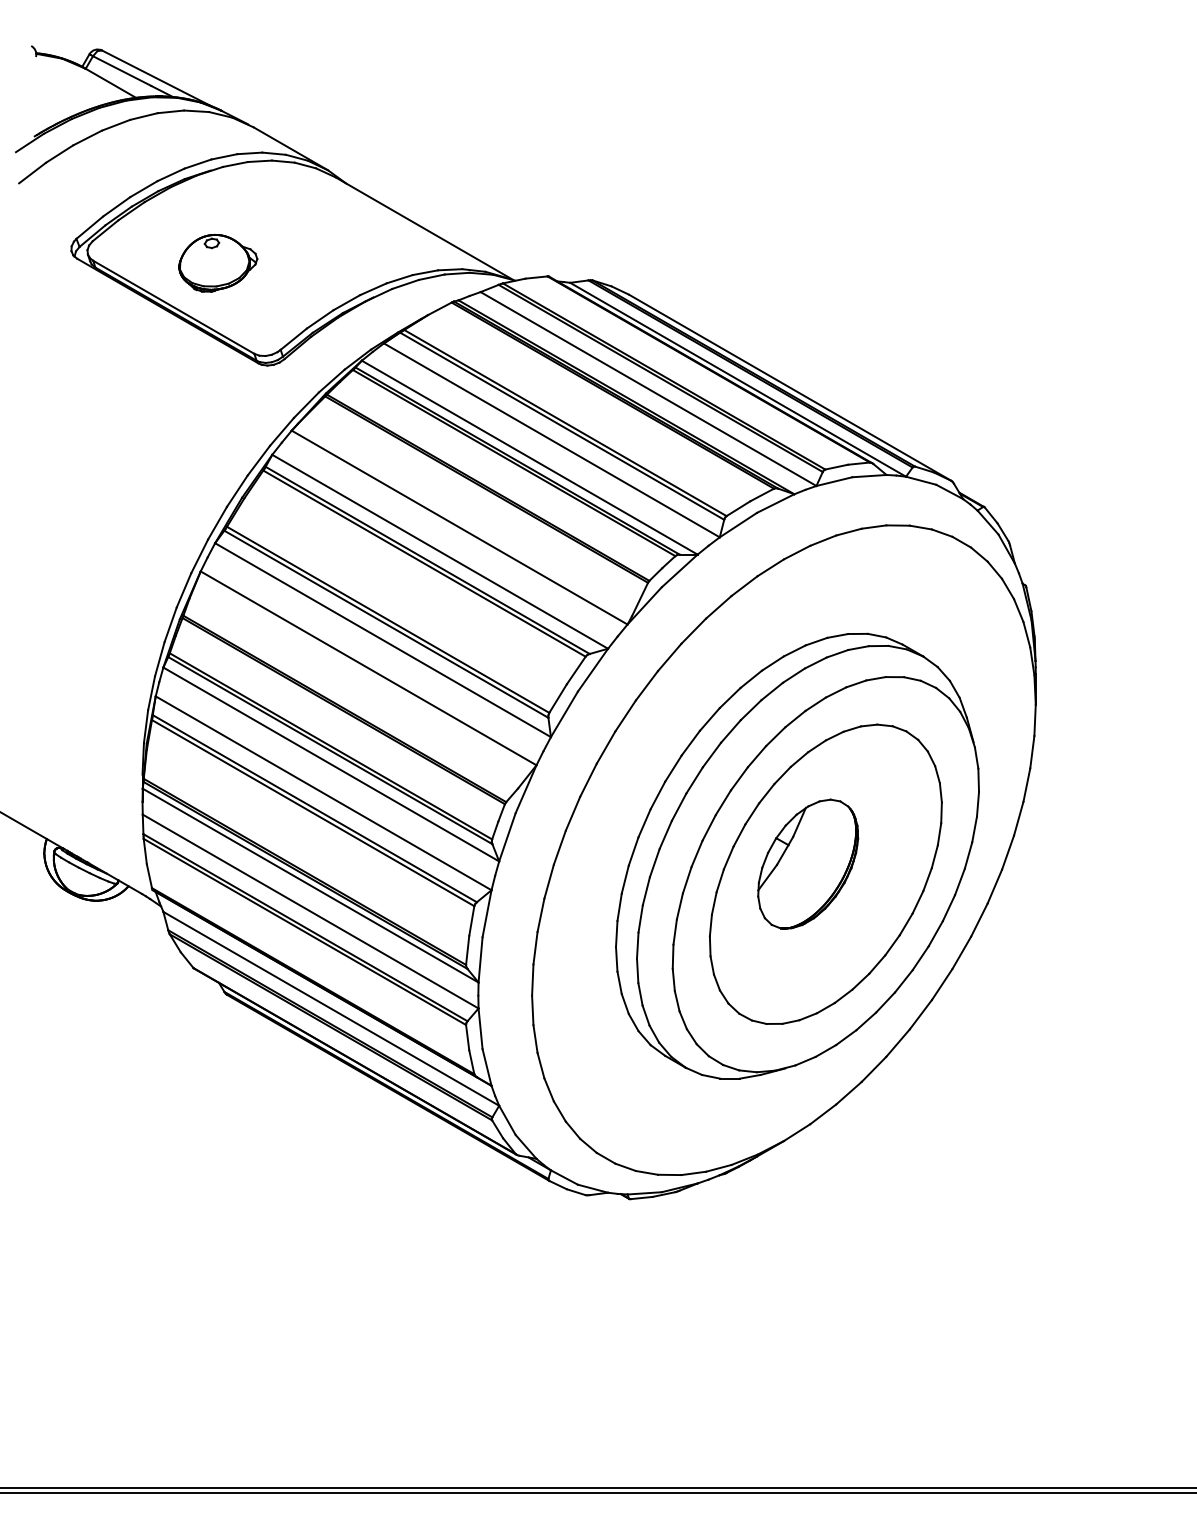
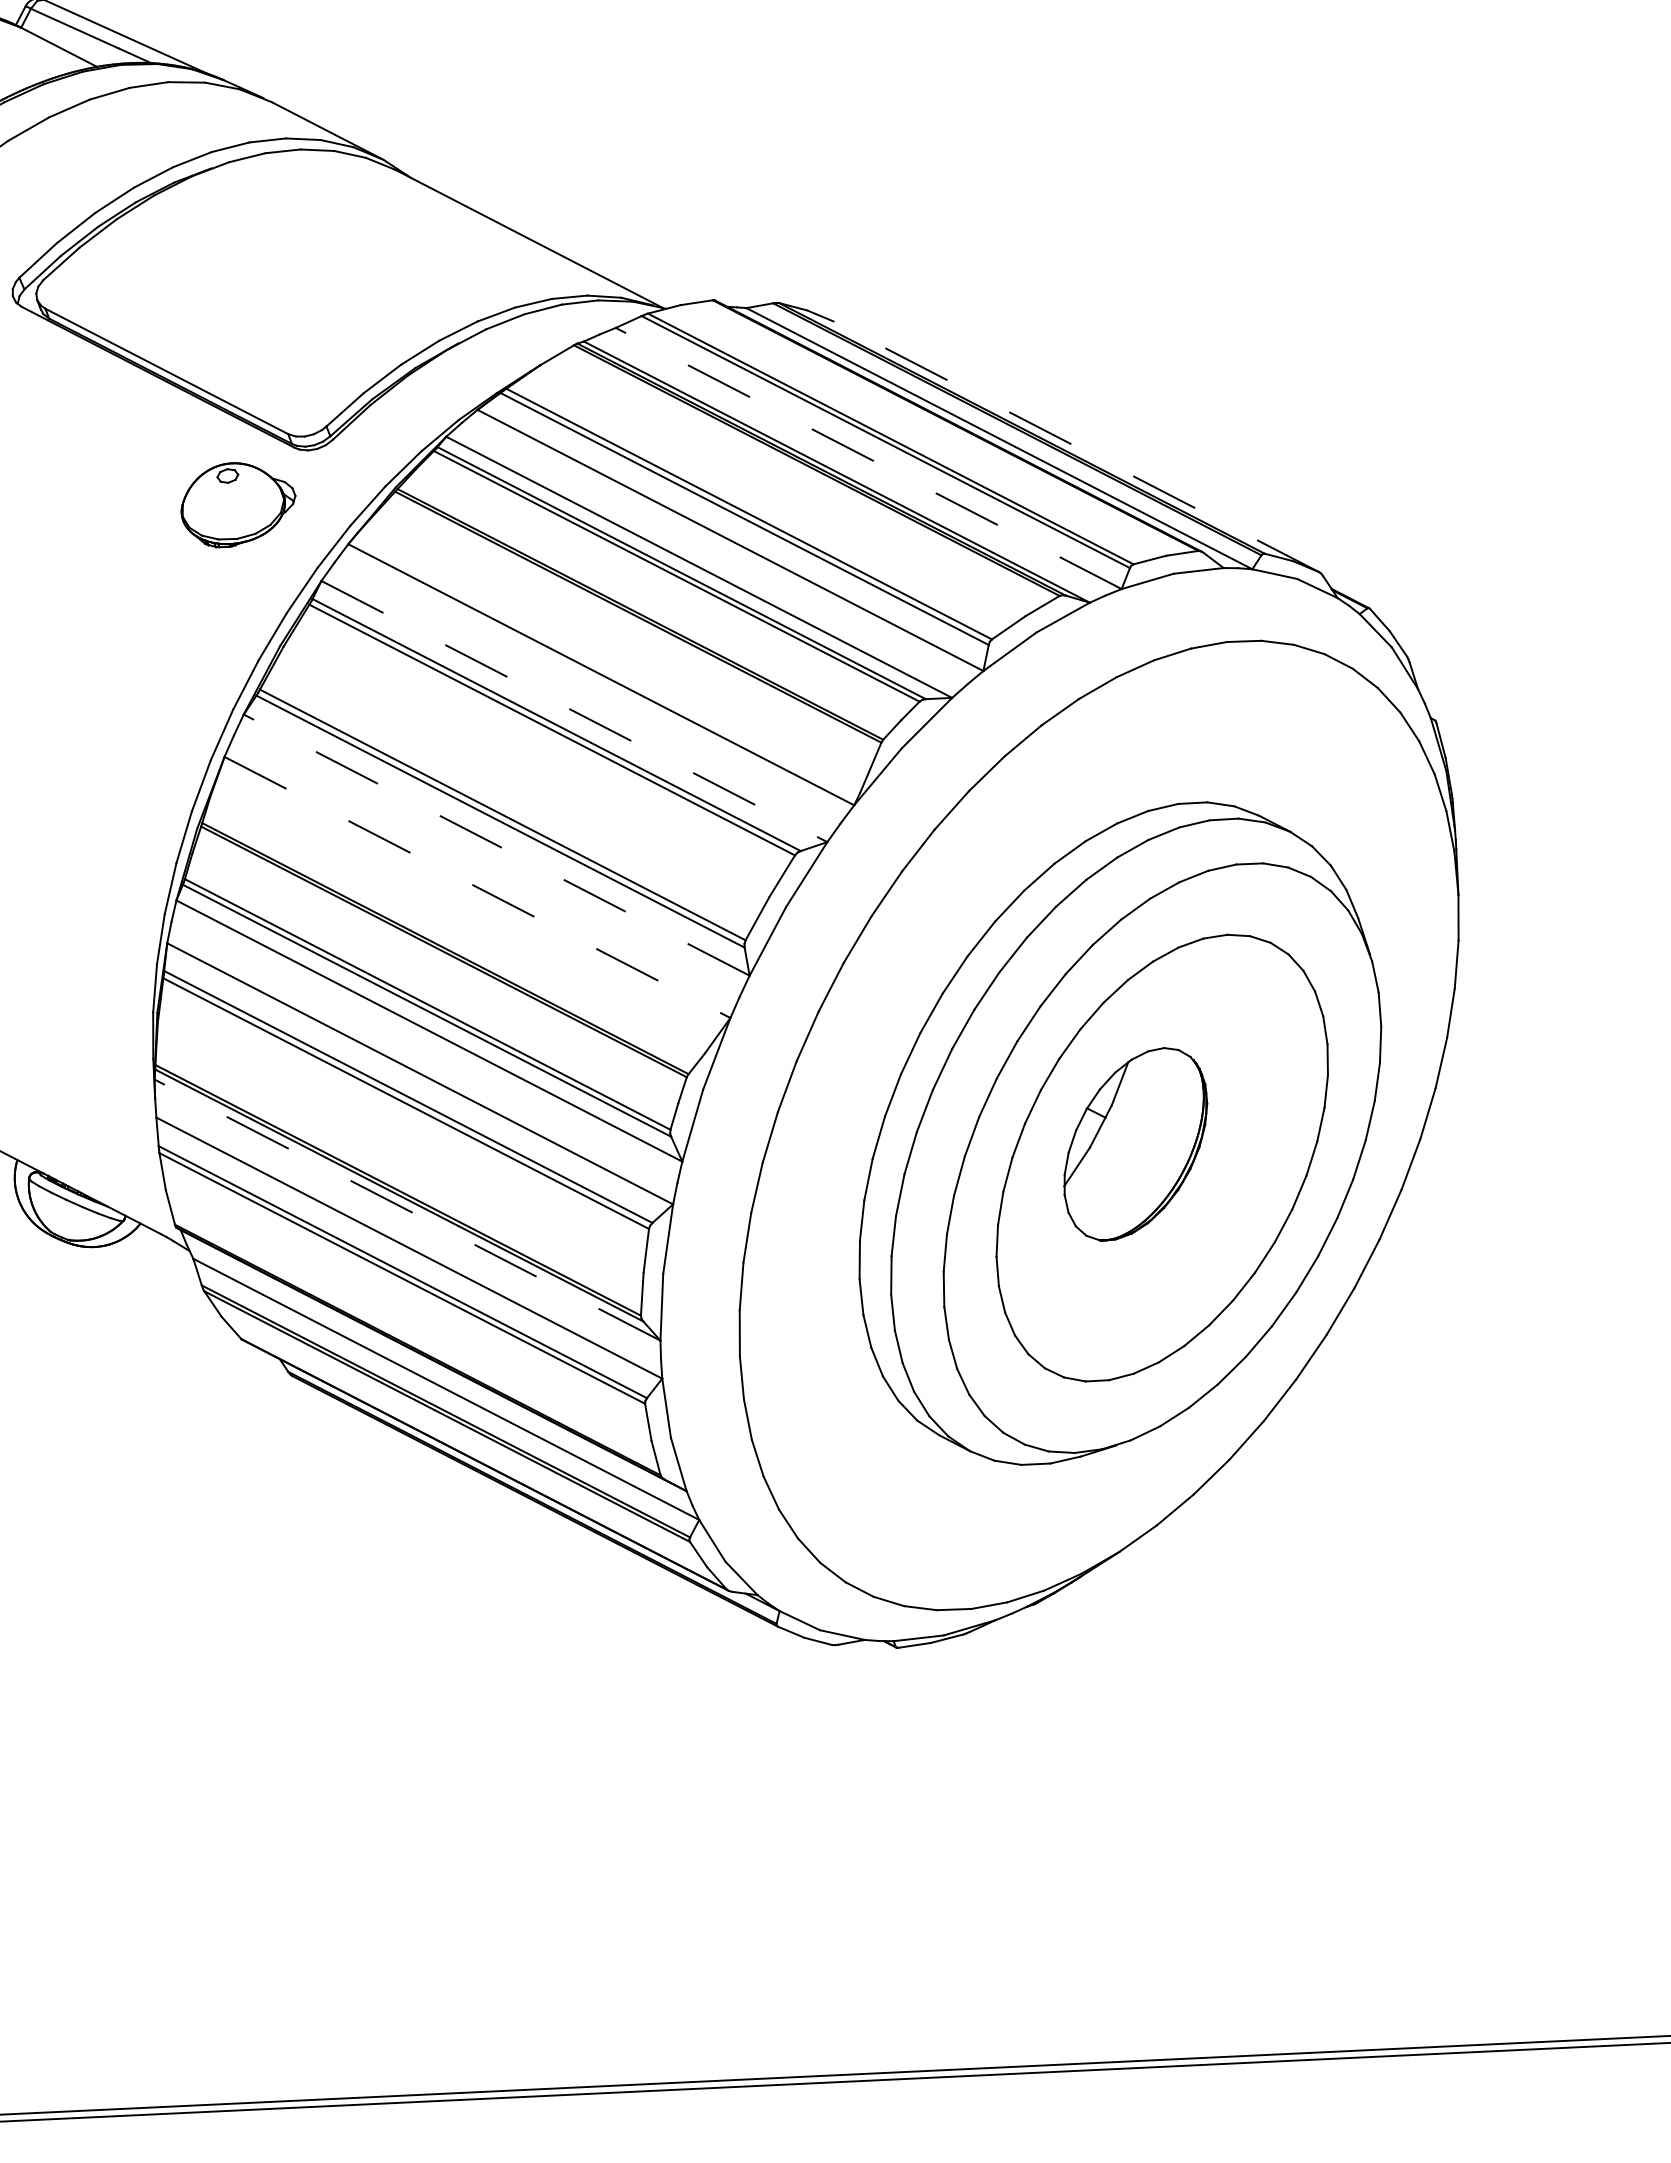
part: (218, 263) -> (238, 505), moved
line: (789, 387) -> (1075, 446), solid -> dashed
line: (648, 389) -> (868, 459), solid -> dashed
line: (440, 551) -> (574, 711), solid -> dashed
line: (383, 640) -> (497, 845), solid -> dashed
line: (368, 668) -> (477, 887), solid -> dashed
line: (310, 885) -> (407, 1209), solid -> dashed

